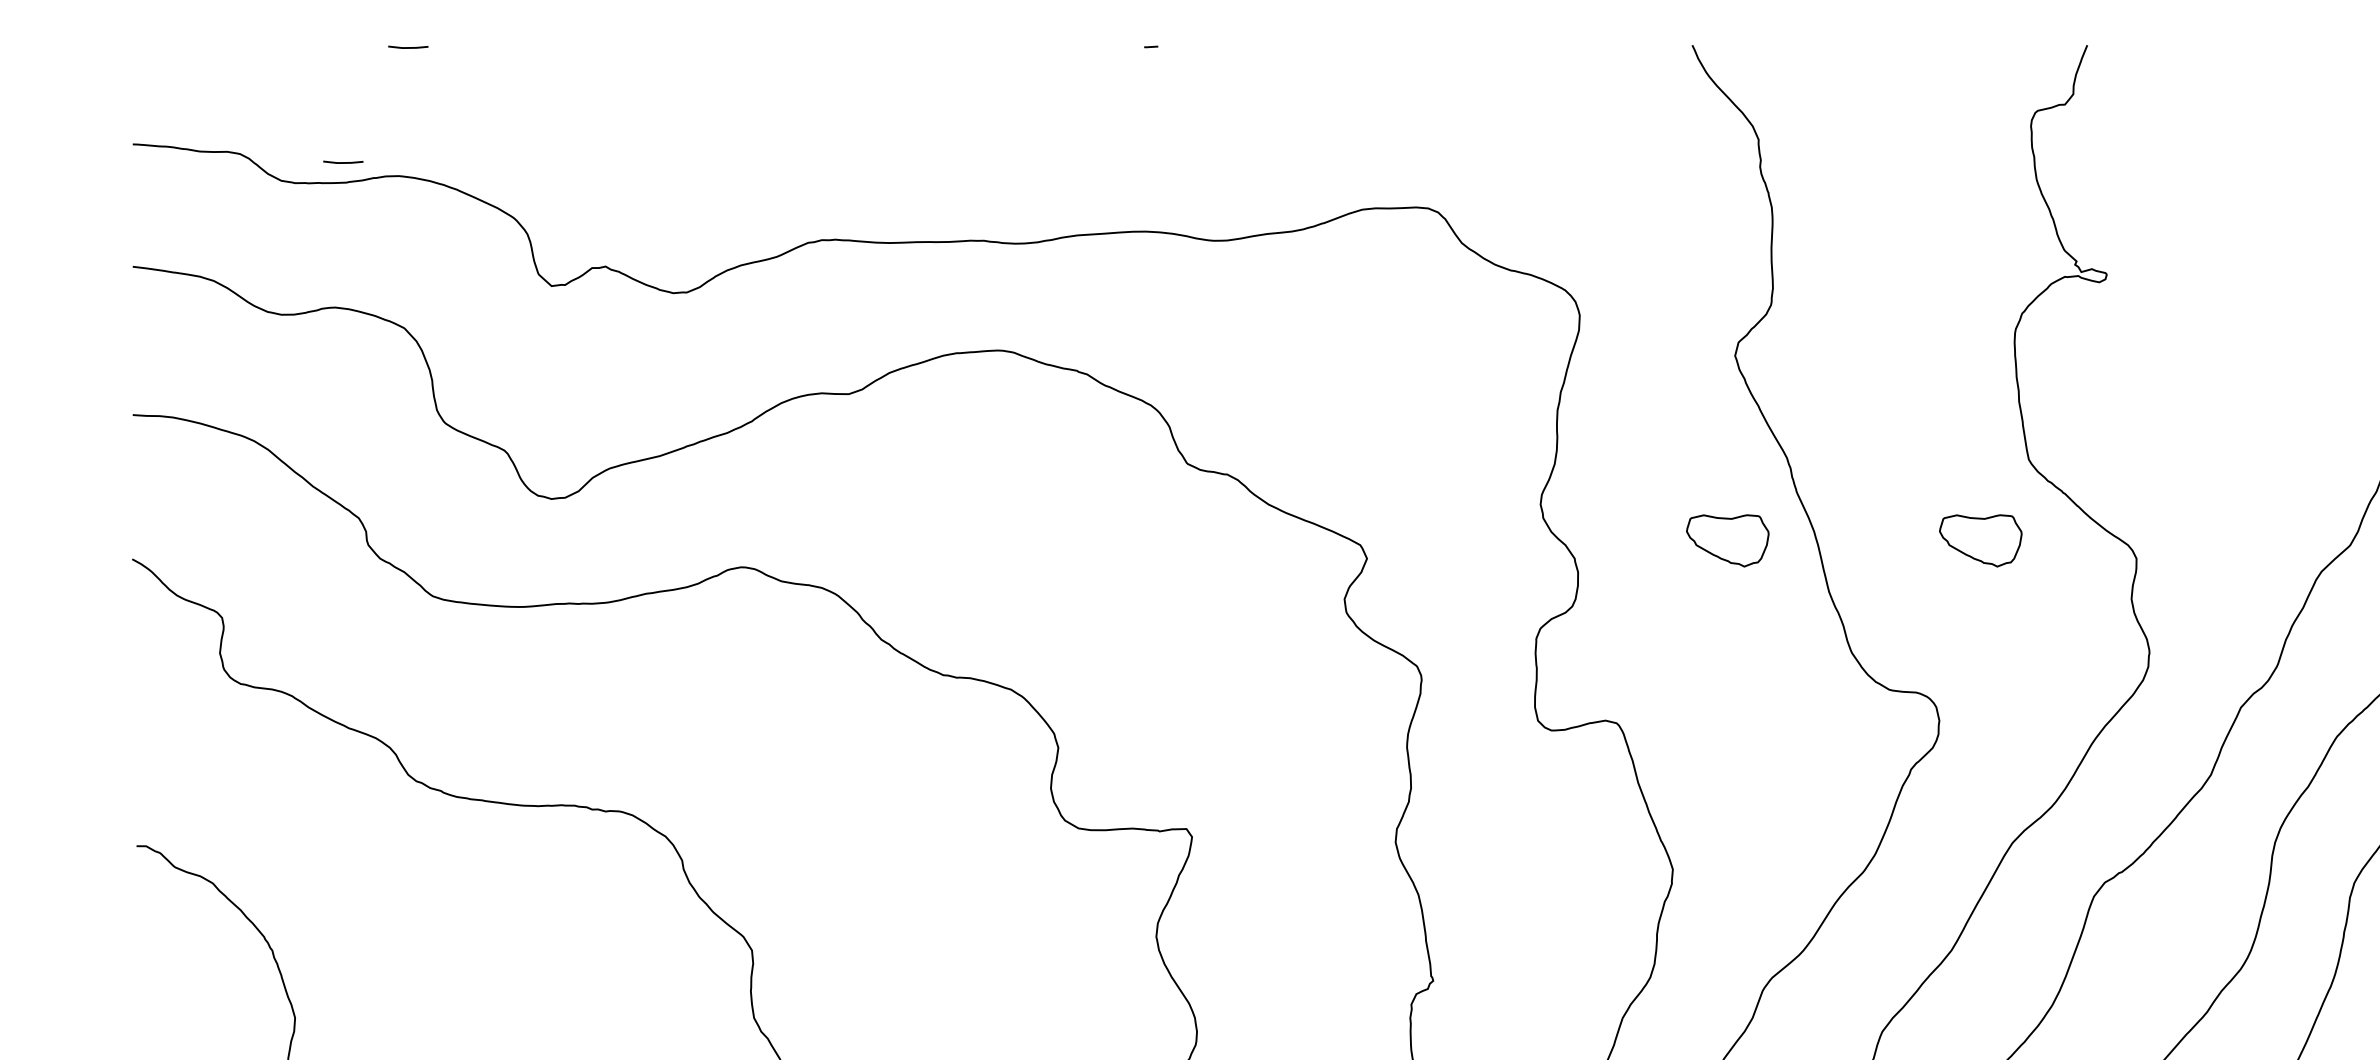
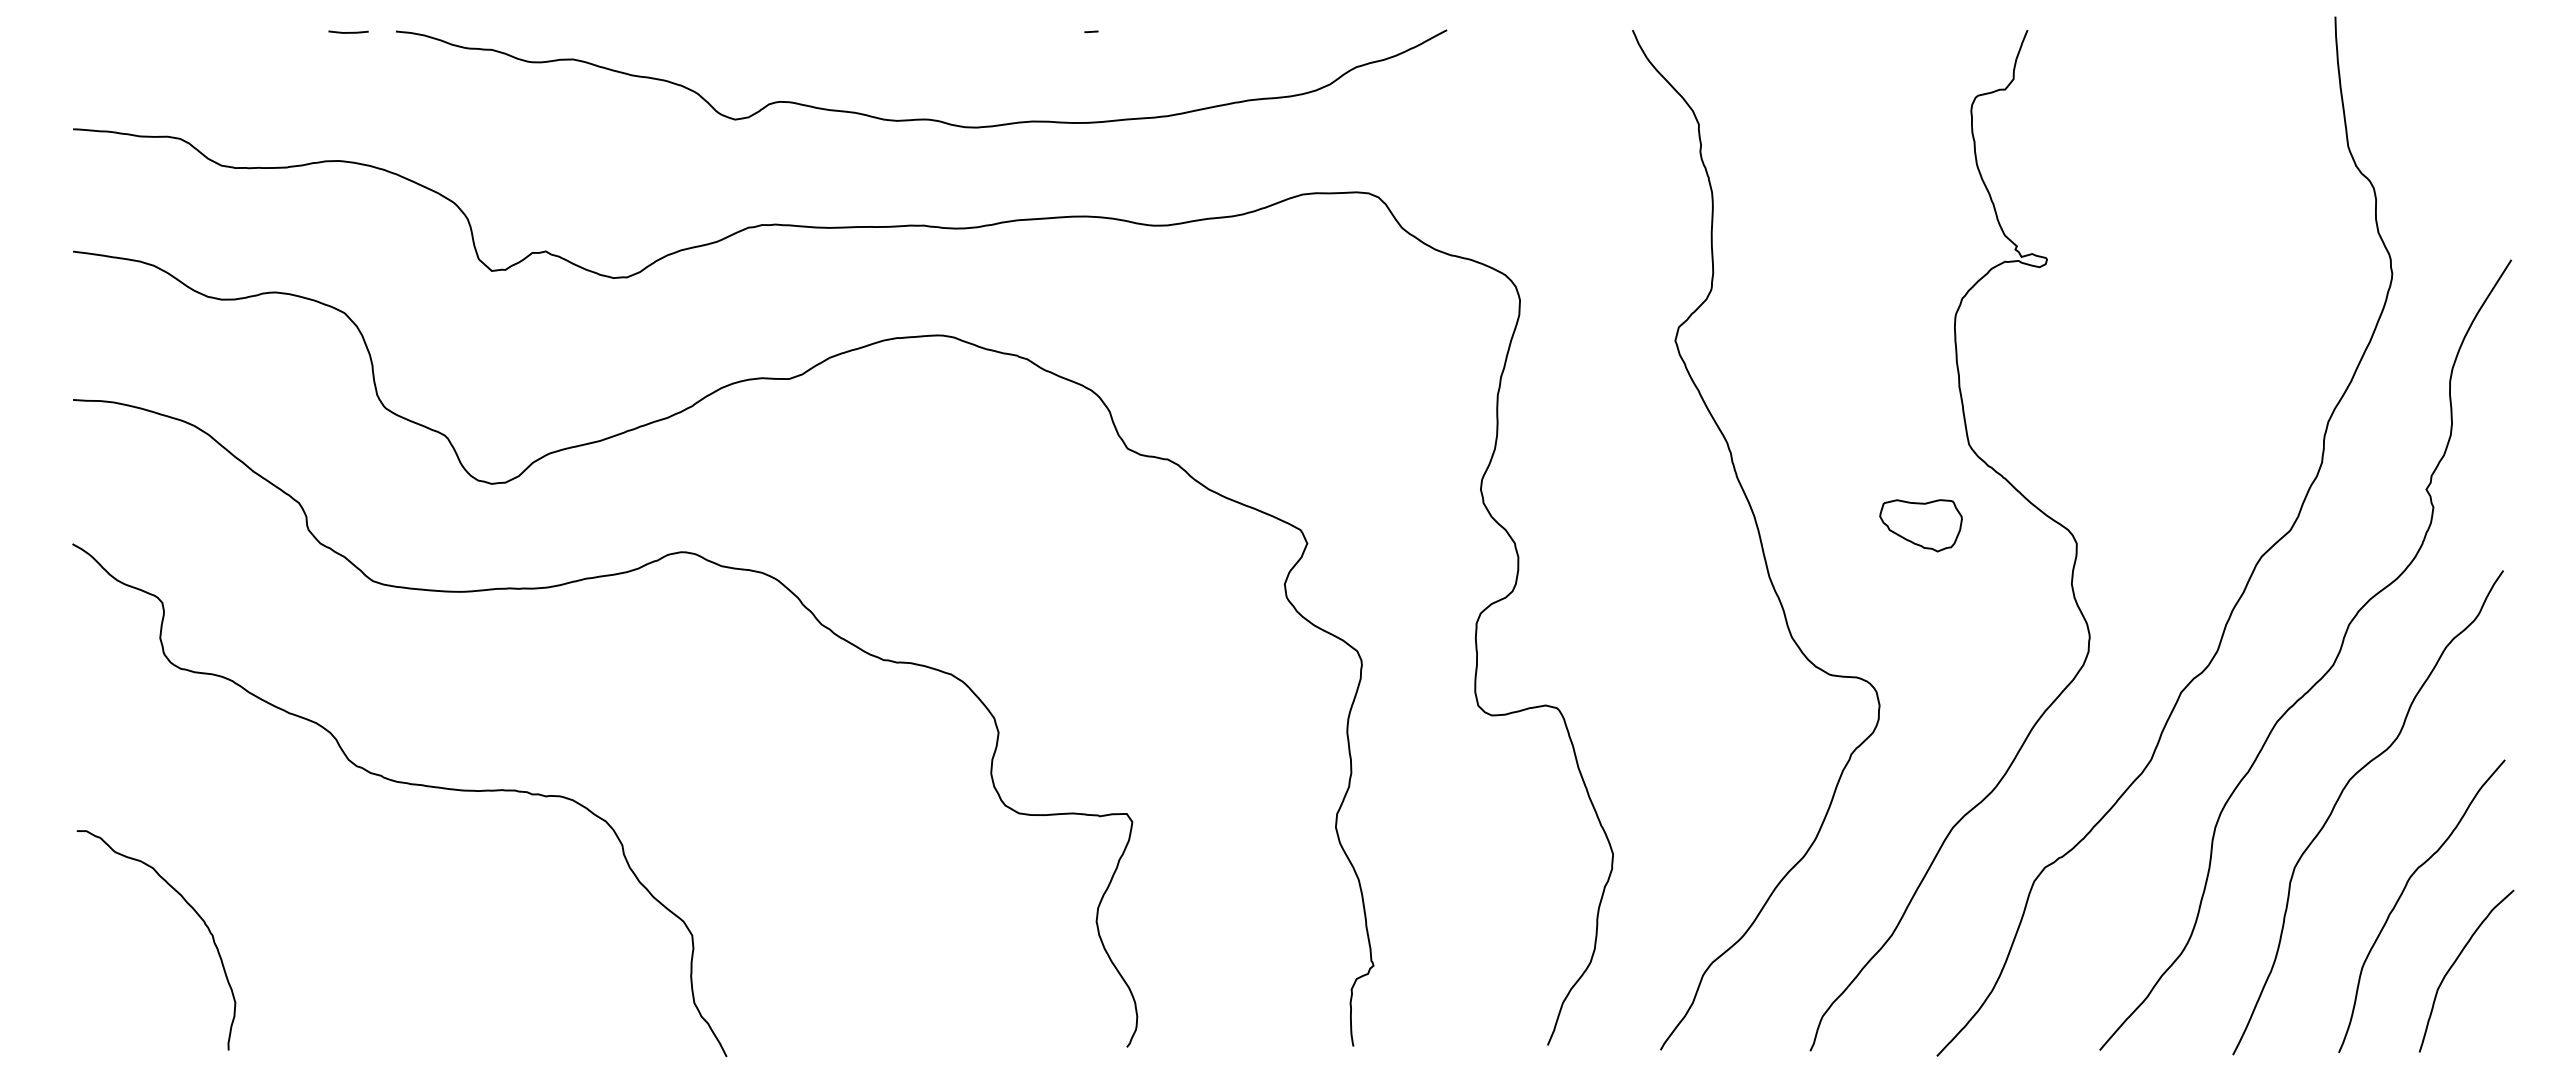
curve: (981, 133) -> (921, 118), added
line: (343, 162) -> (283, 147), removed
part: (1727, 540) -> (1667, 525), removed

